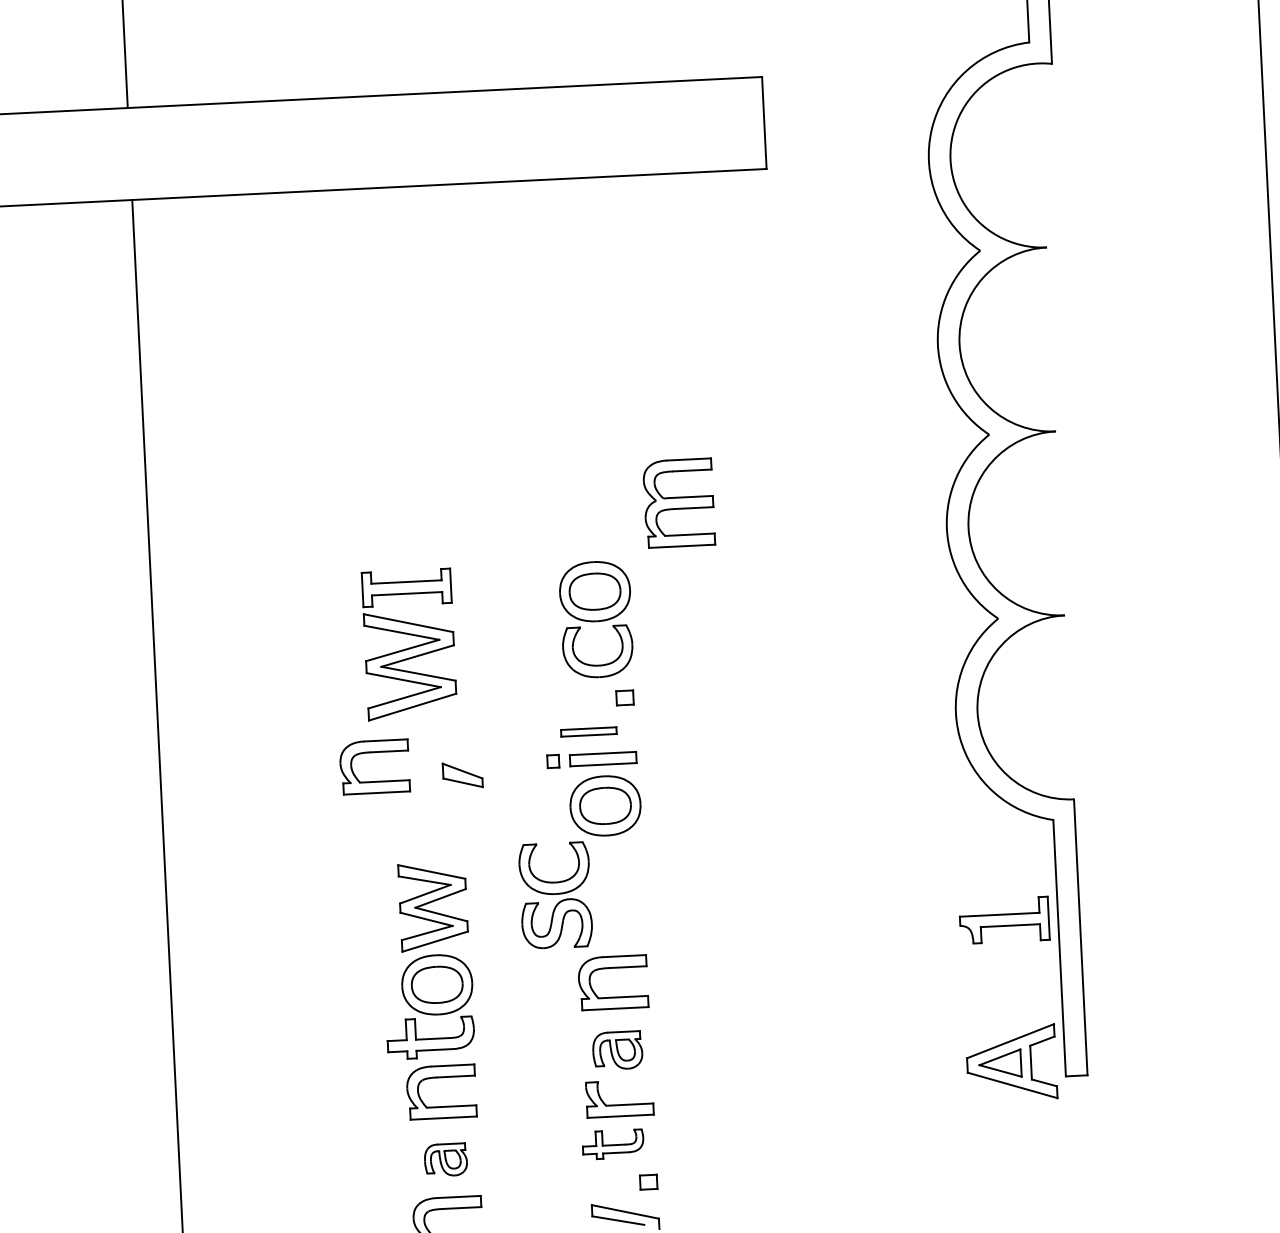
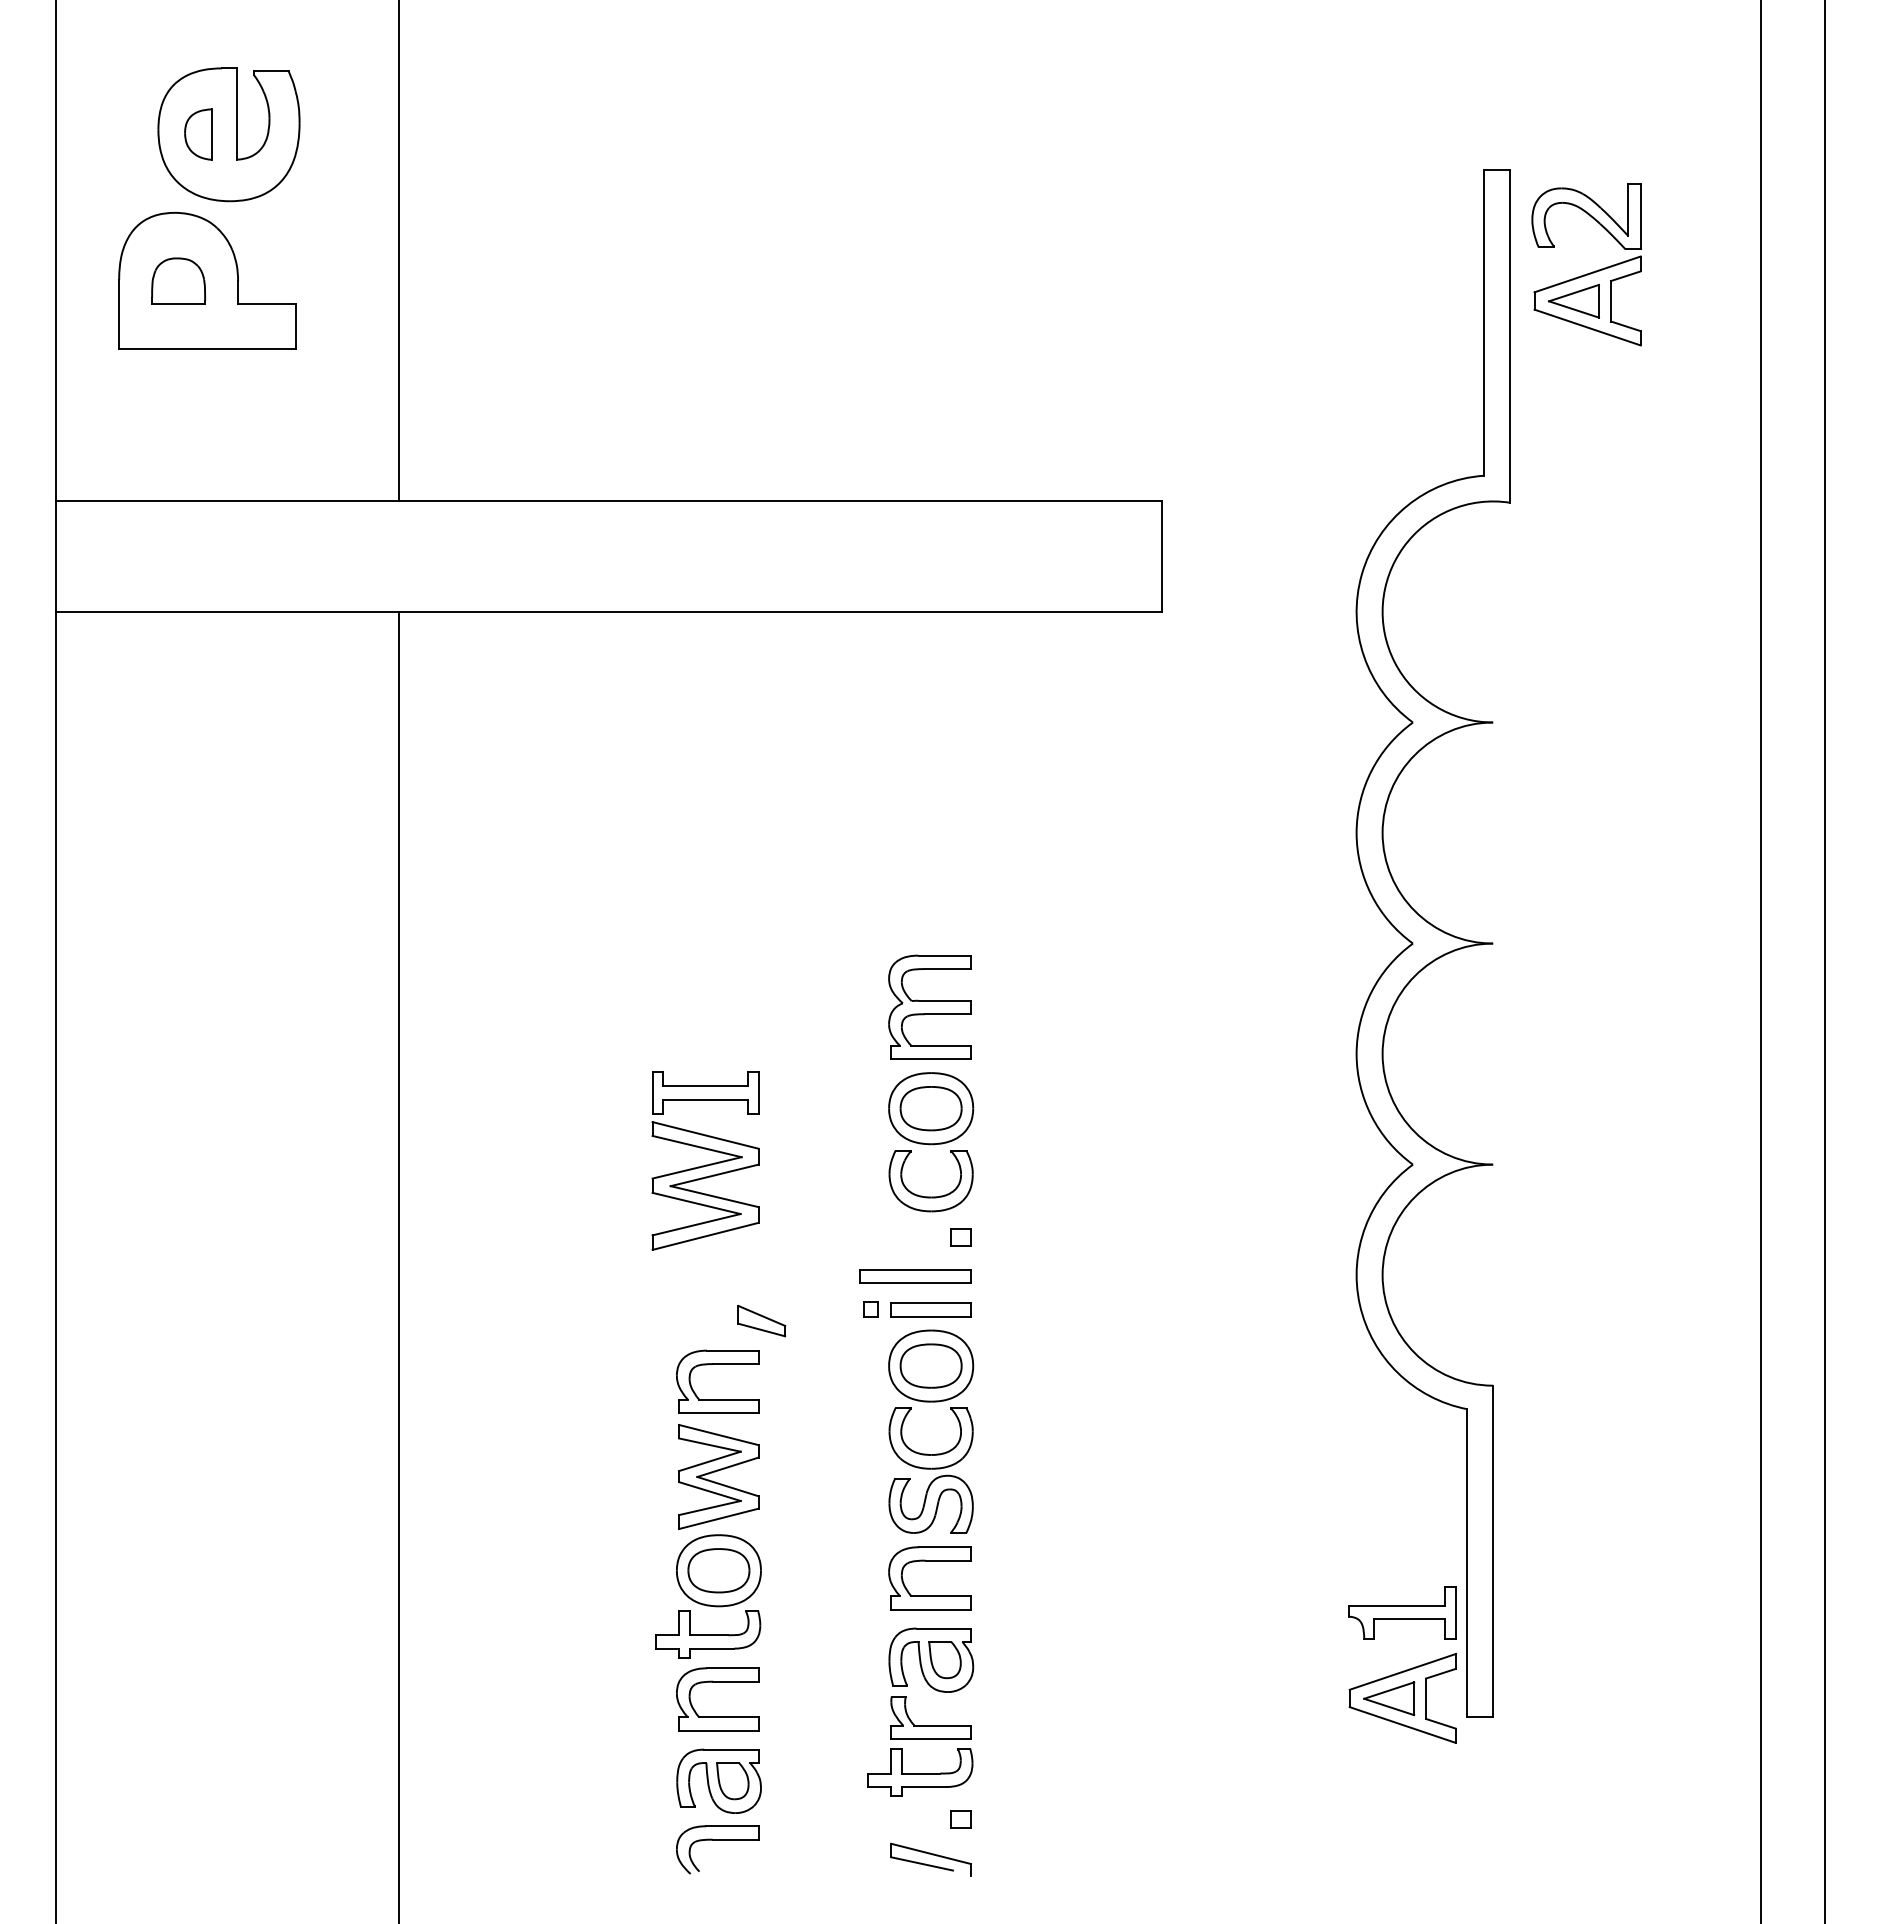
part: (678, 502) -> (929, 1006), moved
part: (588, 732) -> (915, 1276), size x1.67
part: (373, 752) -> (717, 1364), moved
part: (555, 895) -> (930, 1470), moved
part: (1004, 920) -> (1402, 1612), moved
part: (617, 1050) -> (931, 1659), size x1.43
part: (613, 1144) -> (920, 1772), size x1.43
part: (445, 1159) -> (718, 1780), size x1.67

